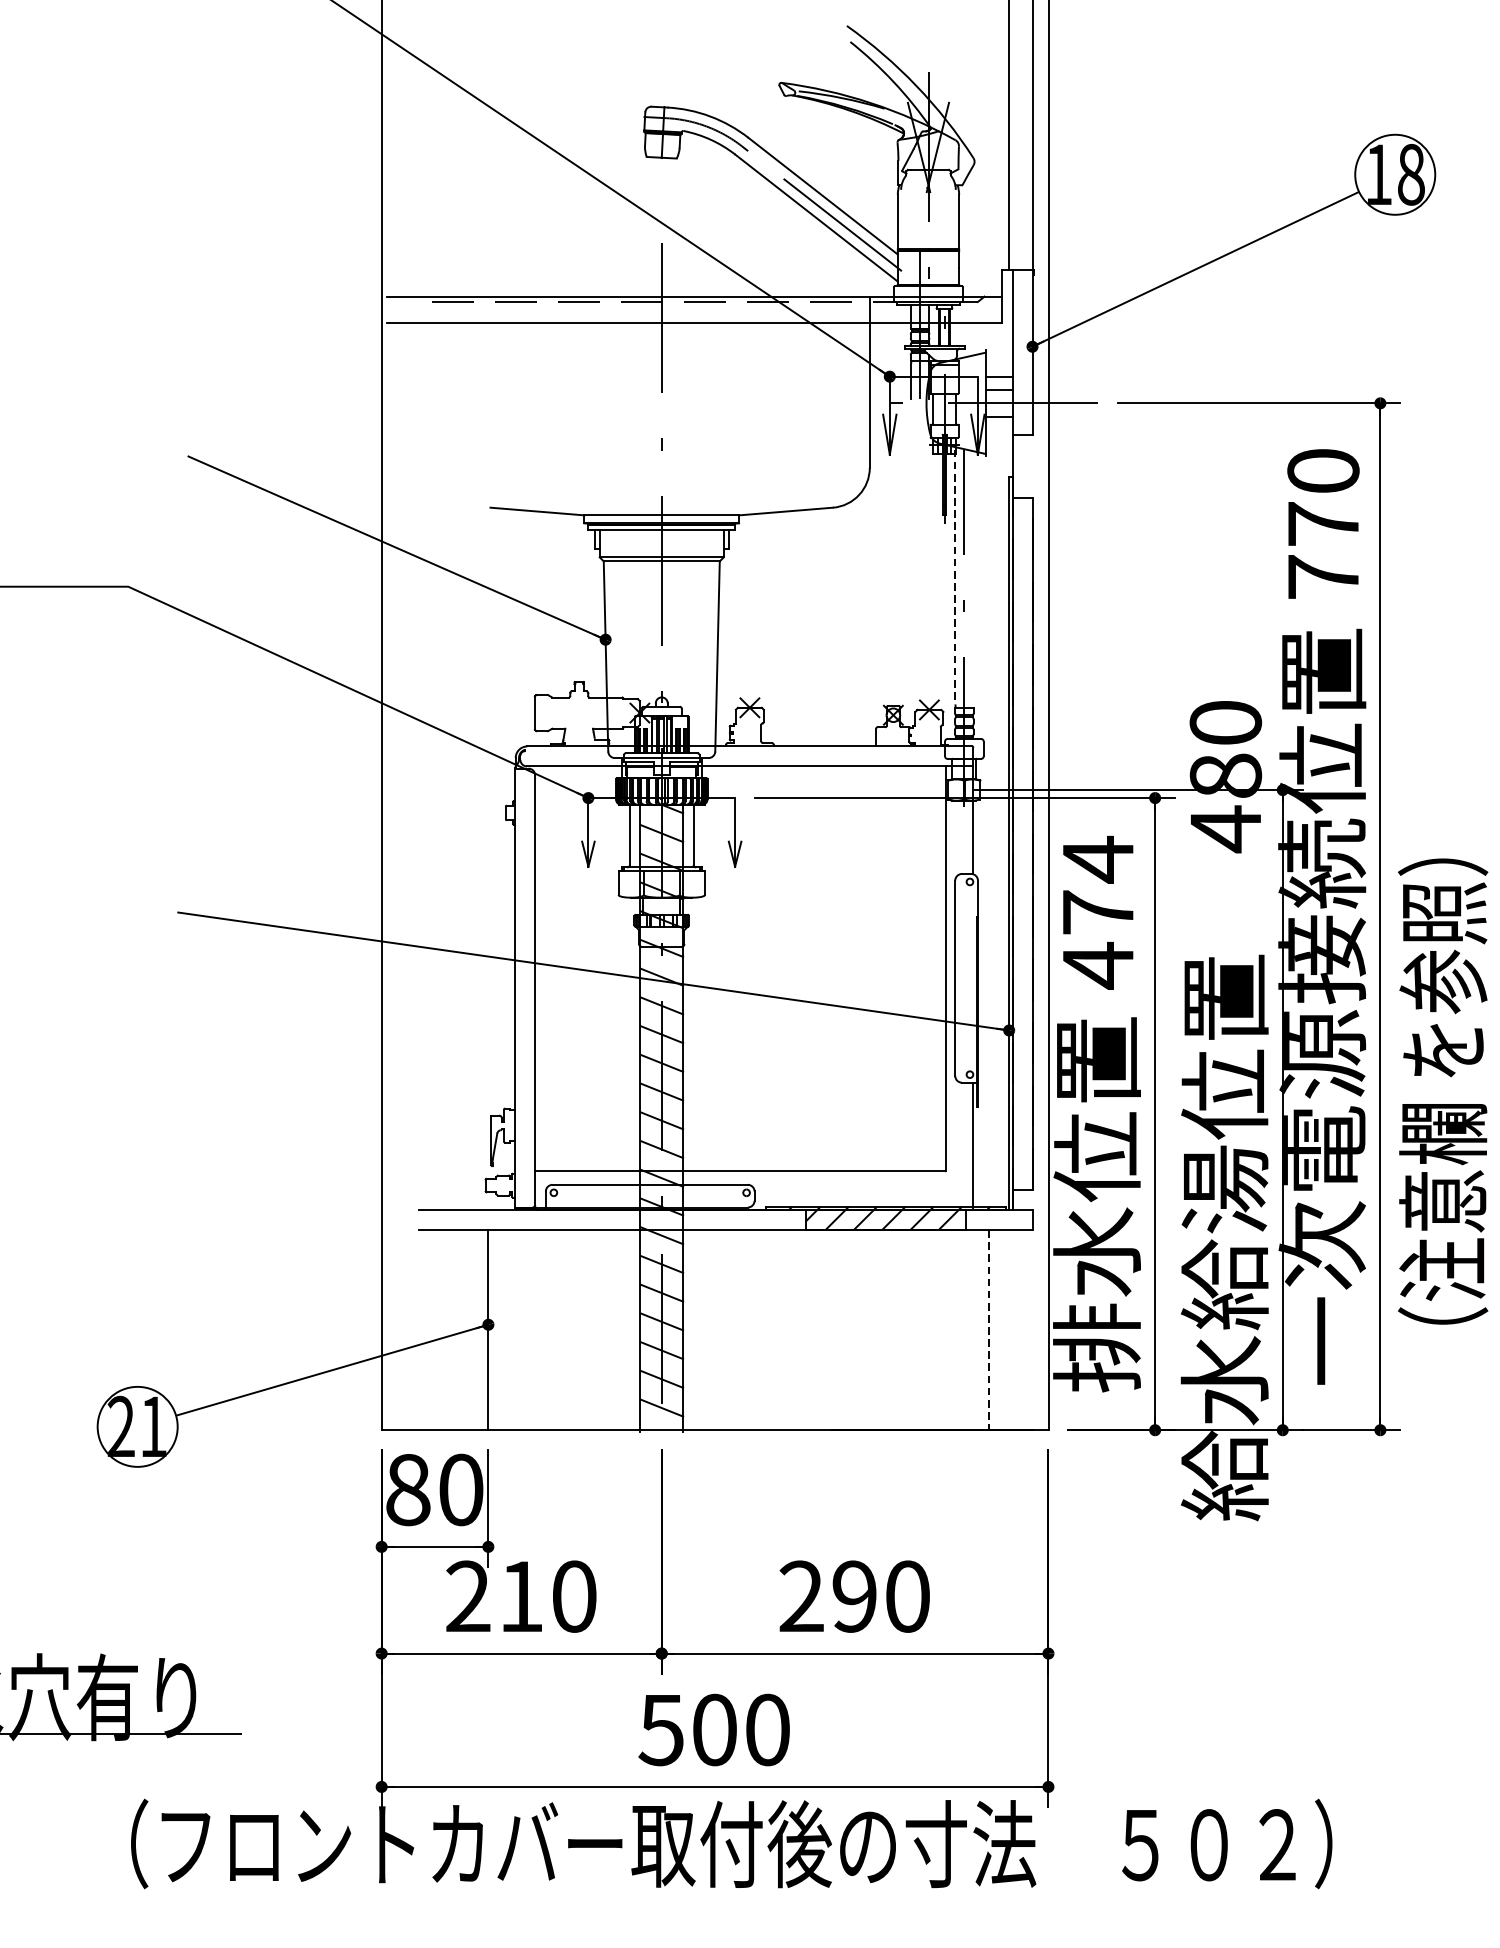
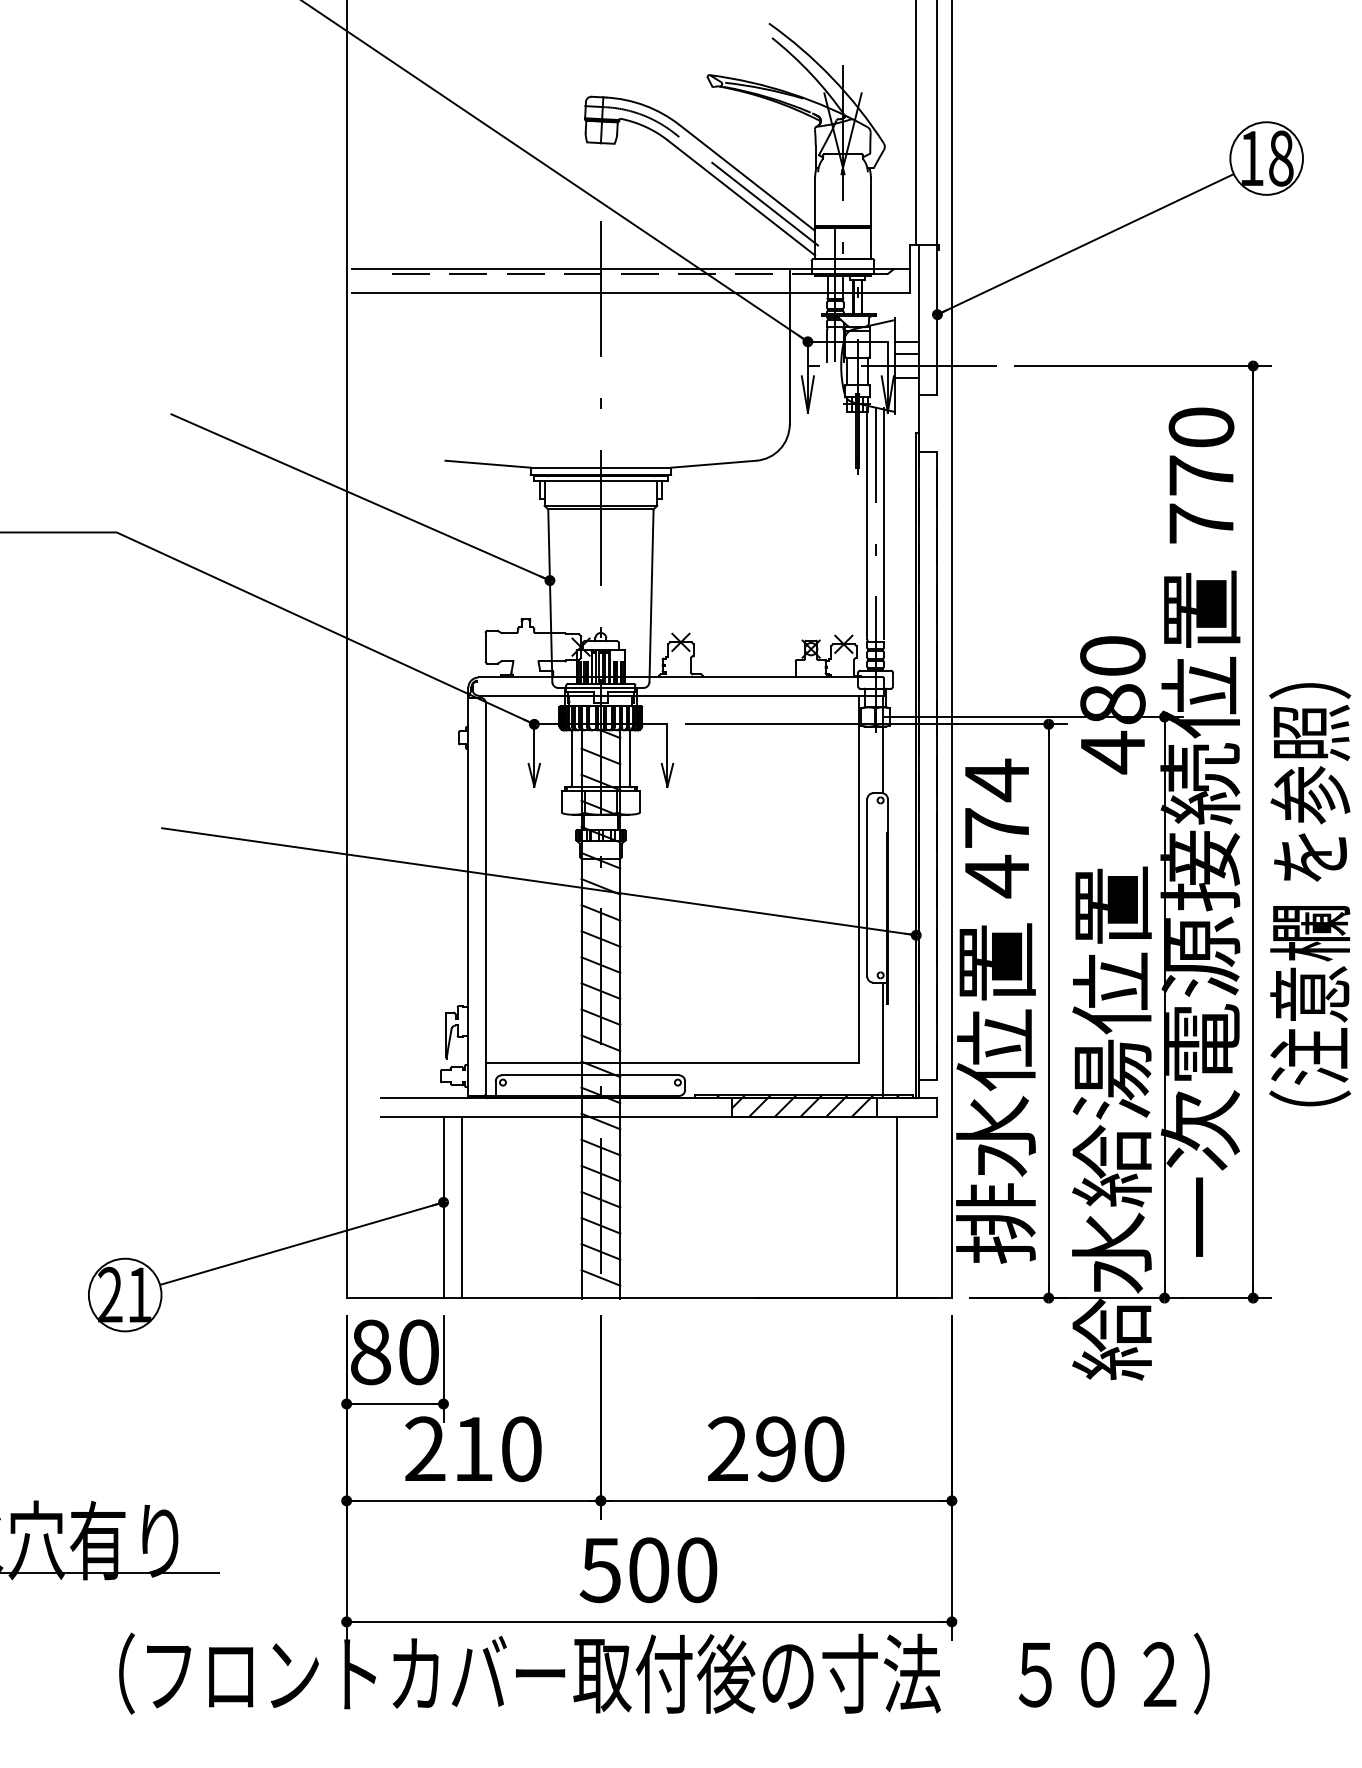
line: (955, 576) -> (867, 523), dashed -> solid
line: (973, 576) -> (883, 523), added
text: (1443, 1091) -> (1310, 894), moved
line: (508, 1330) -> (461, 1207), added
line: (988, 1330) -> (897, 1207), dashed -> solid

